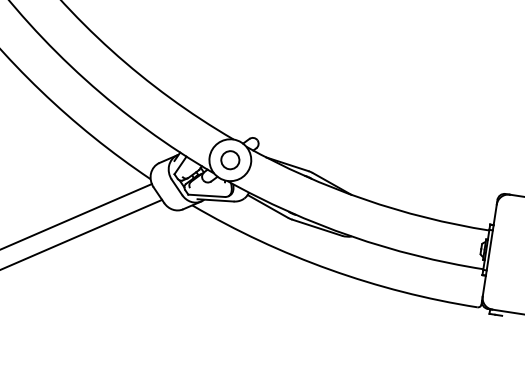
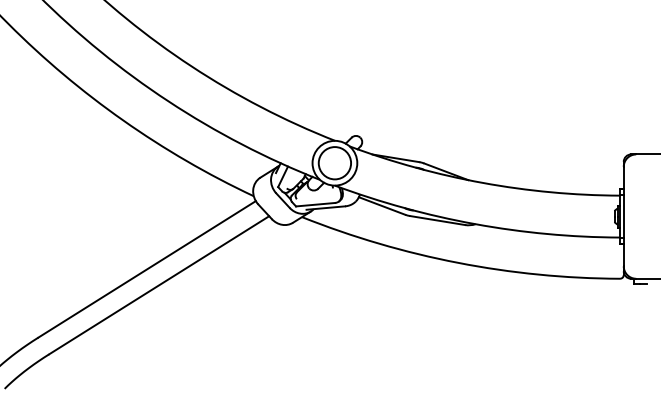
circle: (229, 160) -> (334, 163), size x1.67

